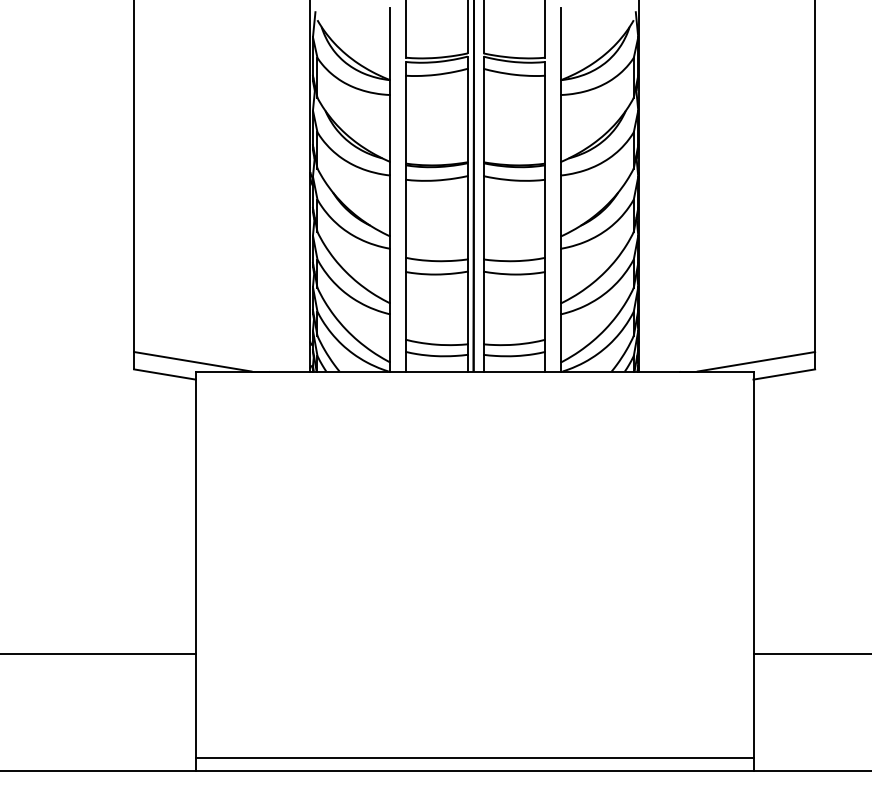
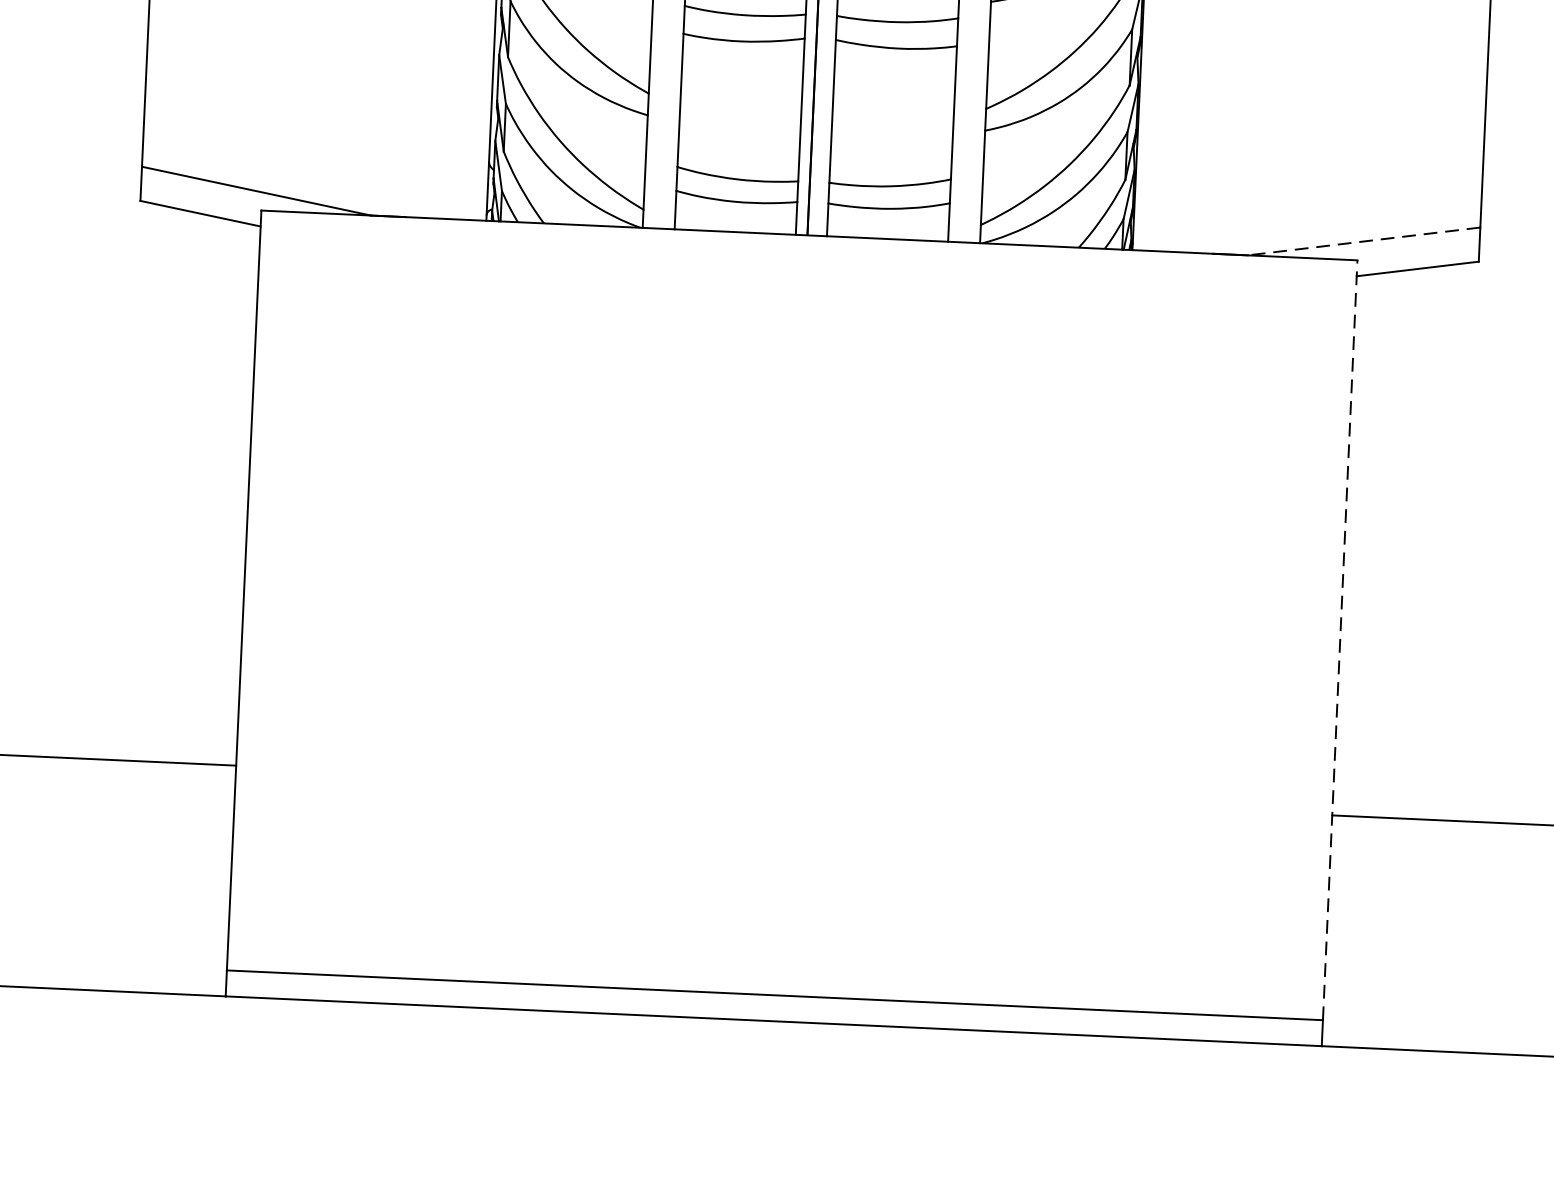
line: (756, 361) -> (1364, 240), solid -> dashed
line: (753, 564) -> (1340, 639), solid -> dashed

